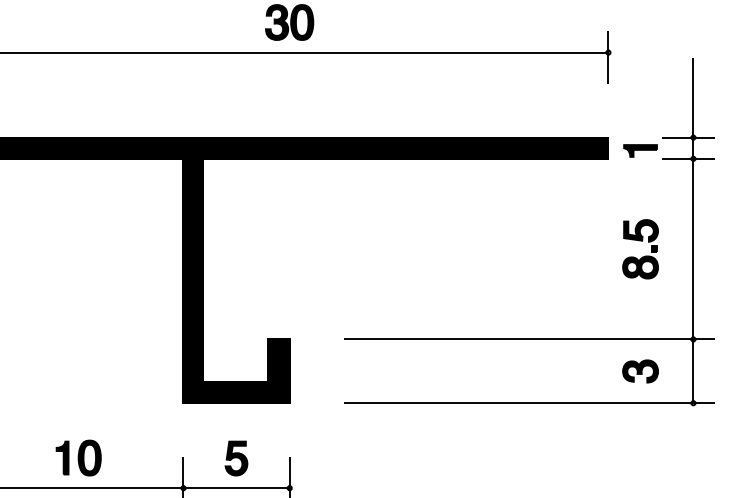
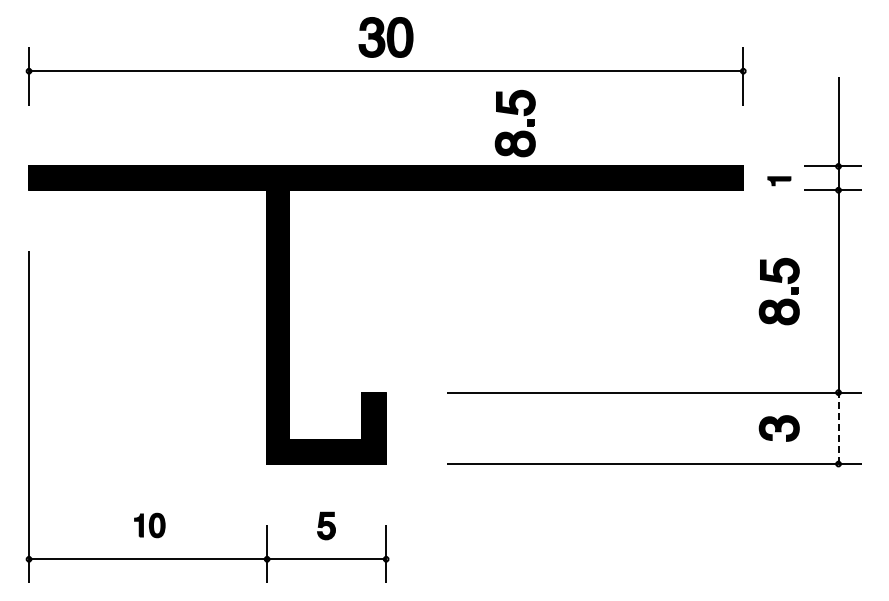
part: (407, 106) -> (518, 131), added
part: (640, 150) -> (779, 180), size x0.6
line: (693, 371) -> (838, 428), solid -> dashed
part: (78, 458) -> (149, 525), size x0.6
part: (236, 458) -> (326, 525), size x0.7

